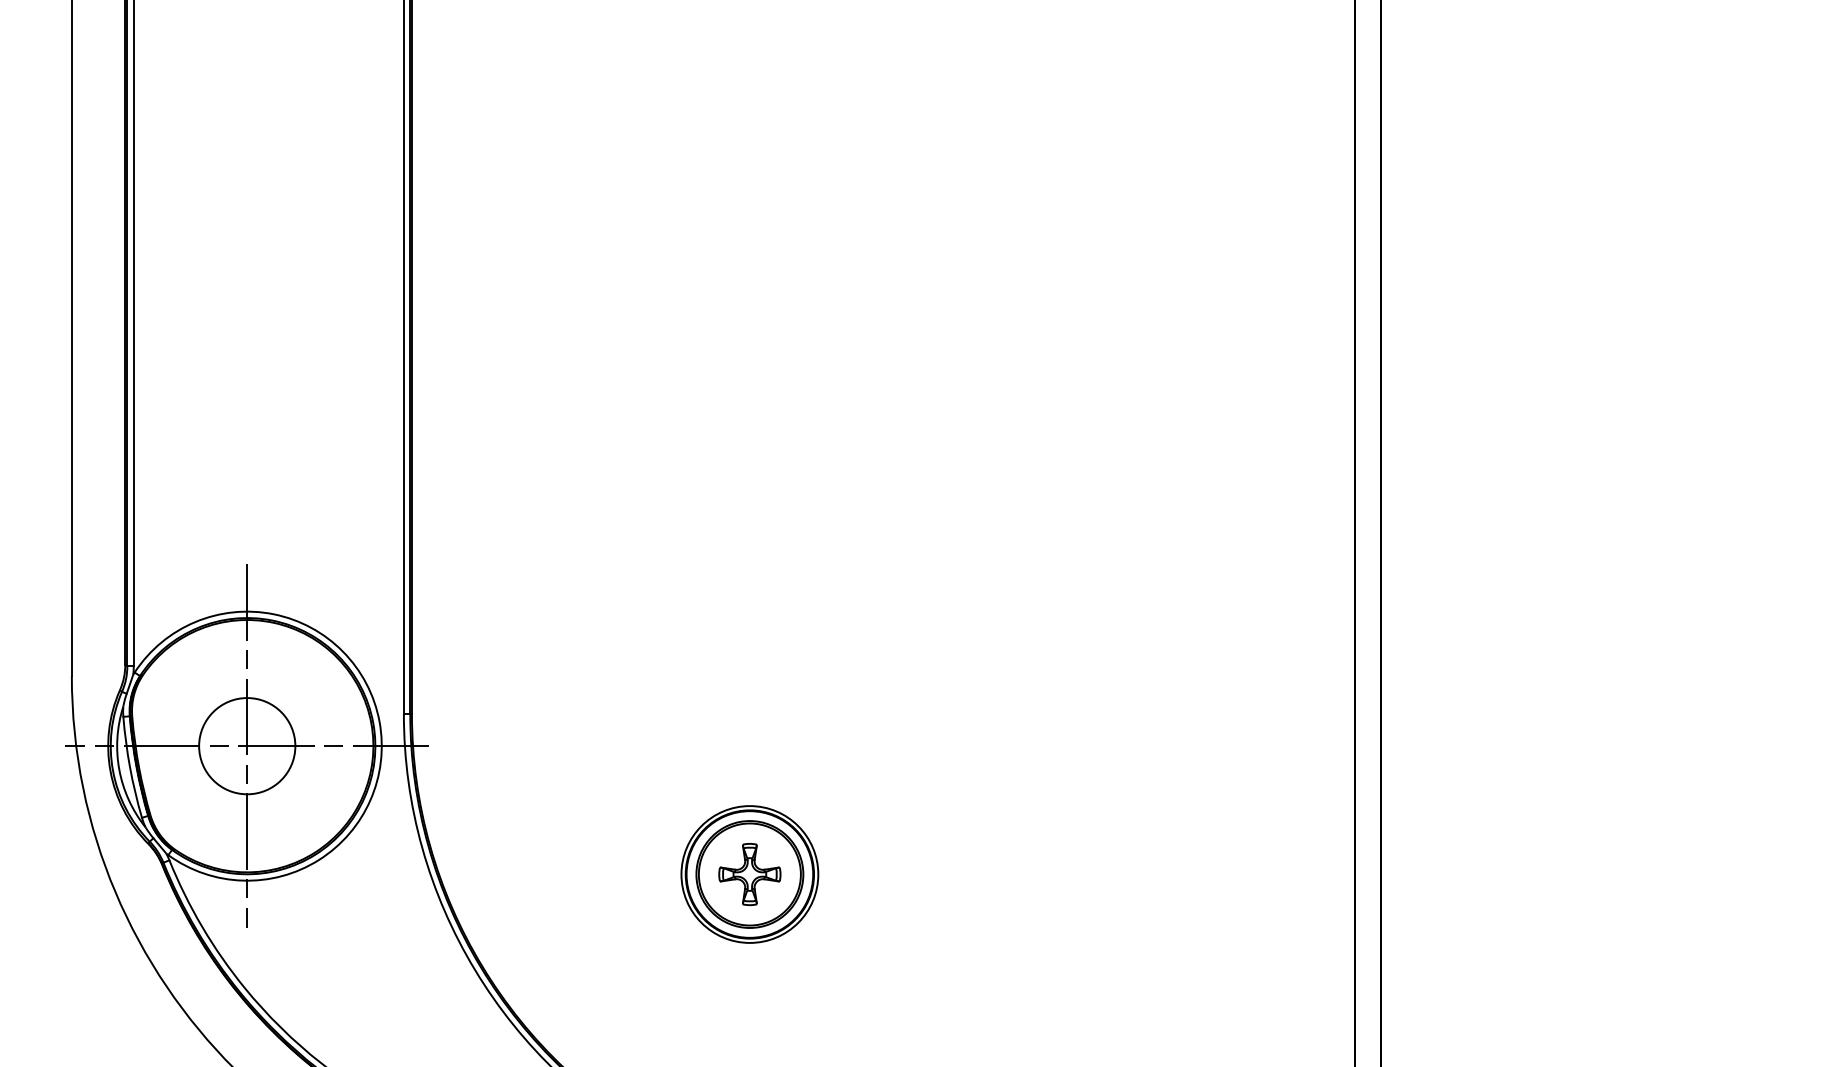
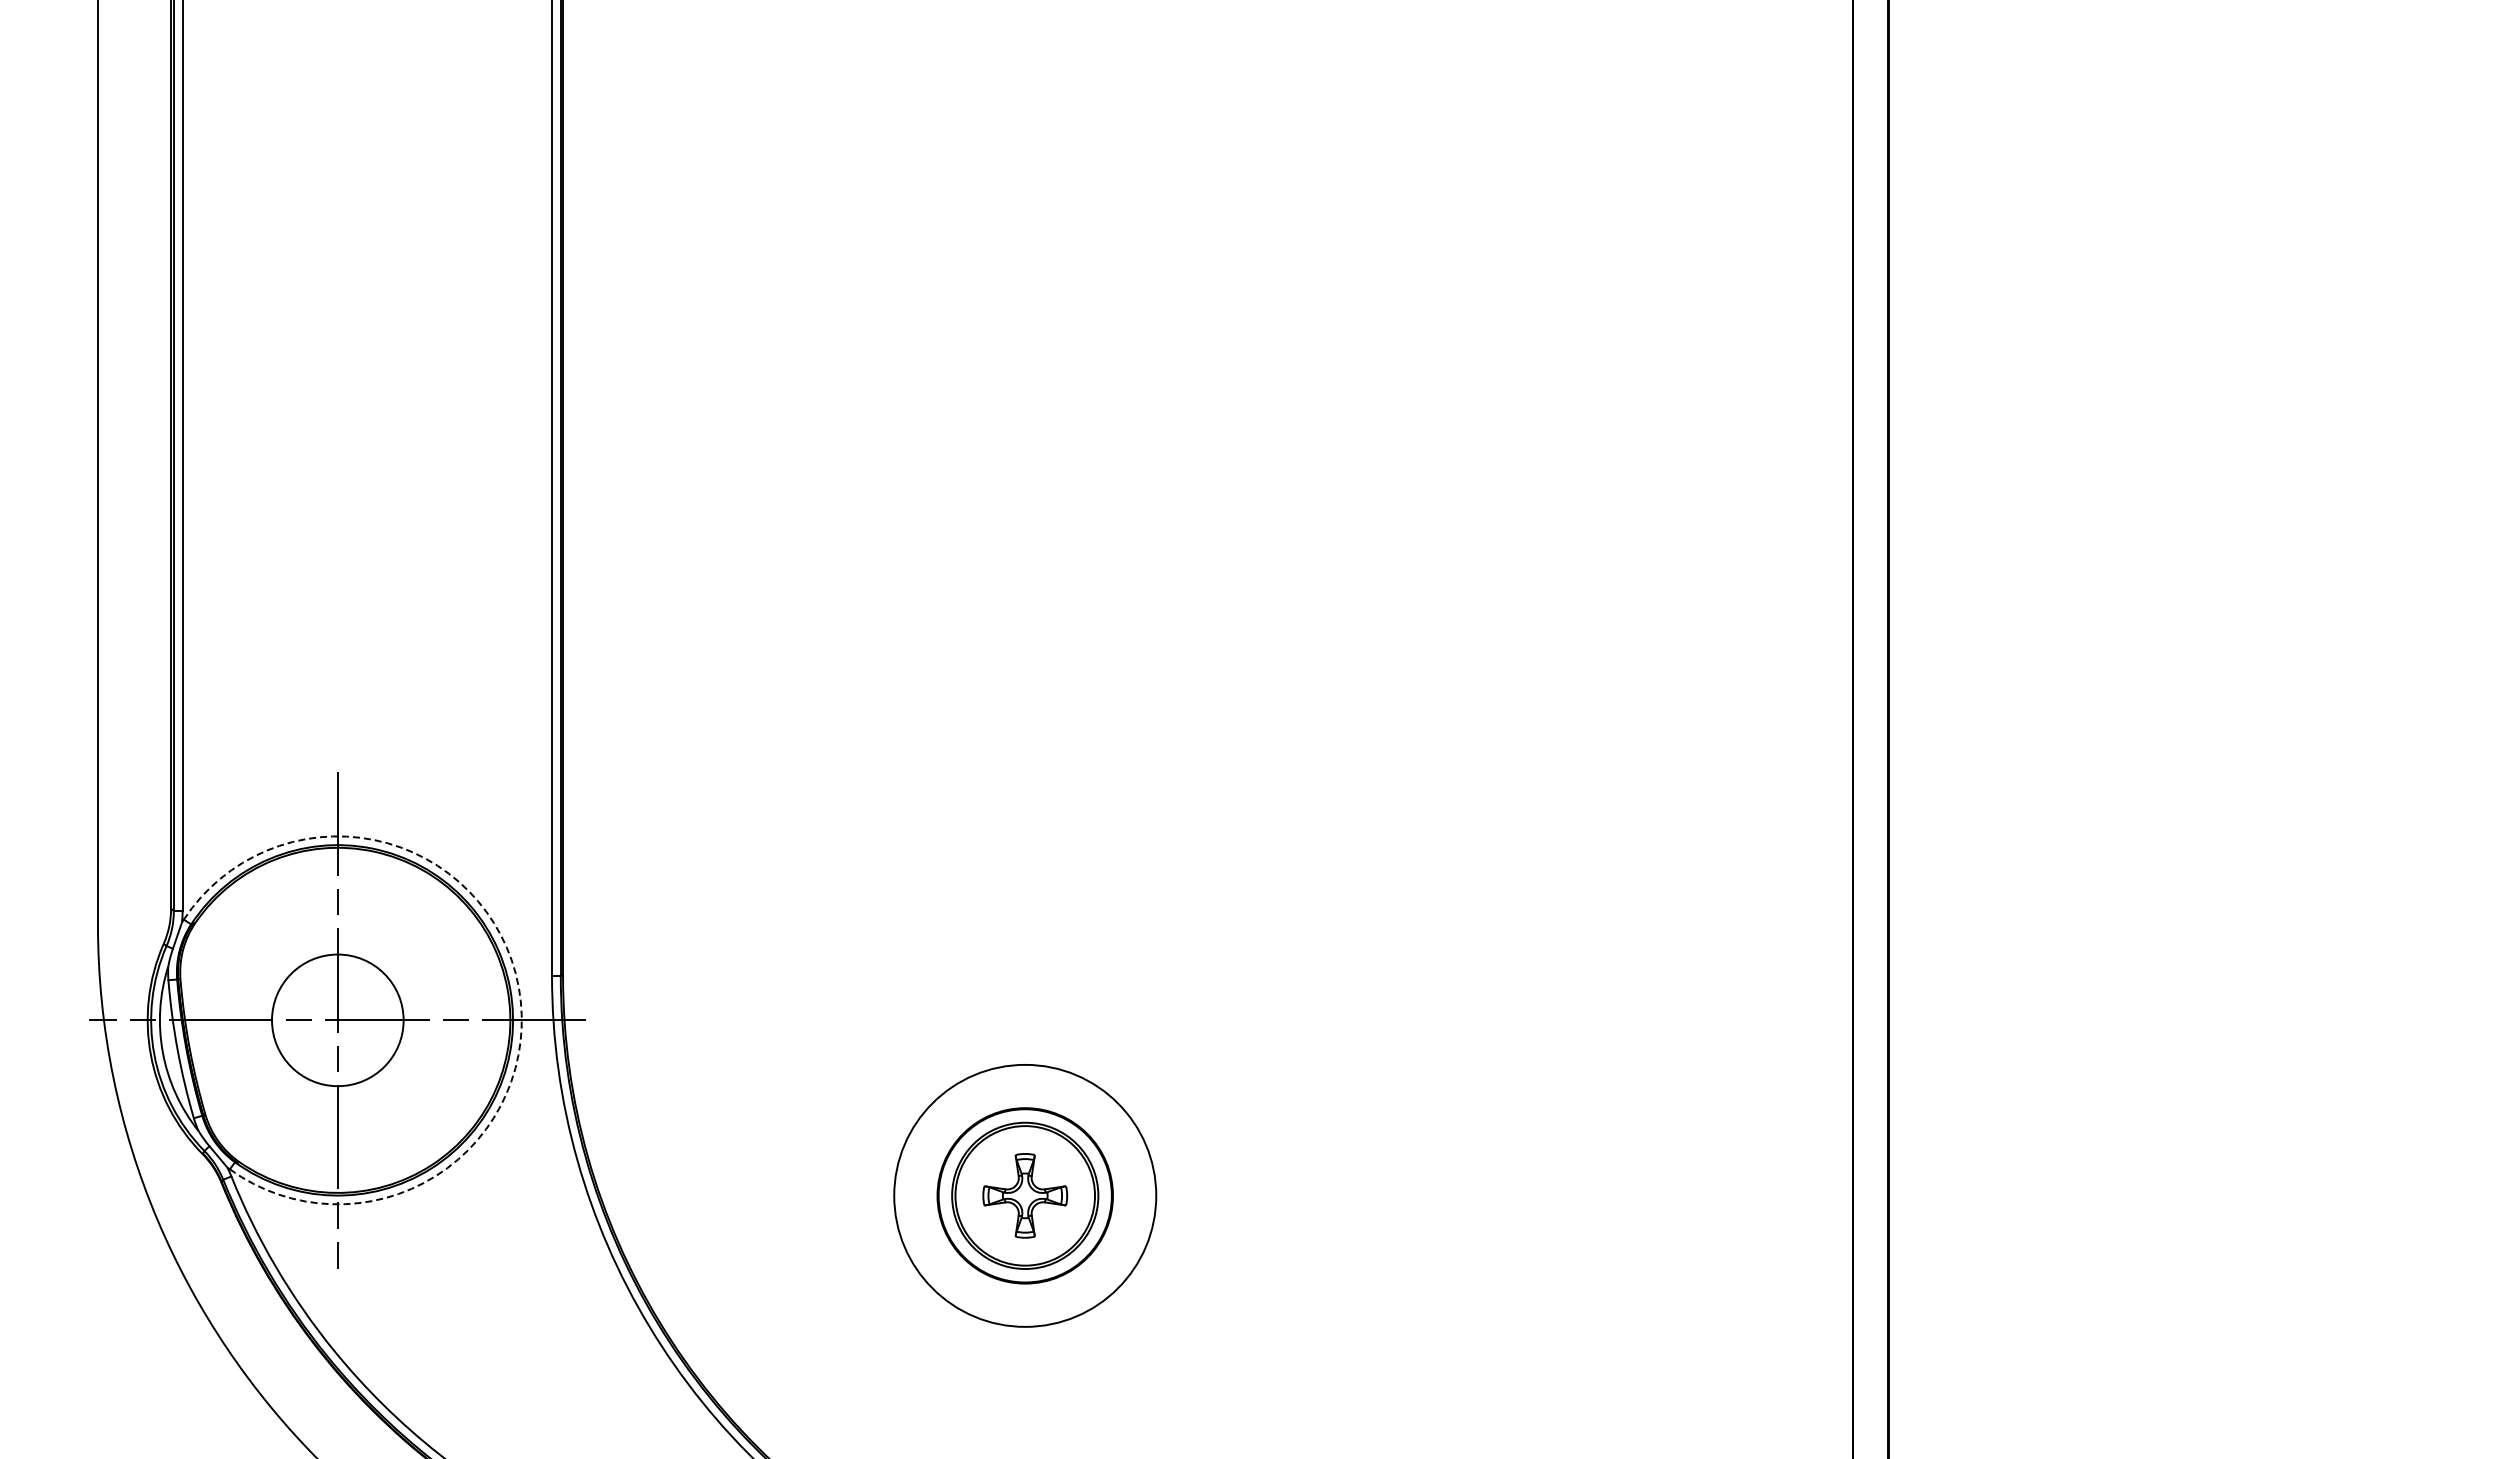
arc: (379, 722) -> (518, 987), solid -> dashed
circle: (749, 874) -> (1024, 1195), size x1.4

